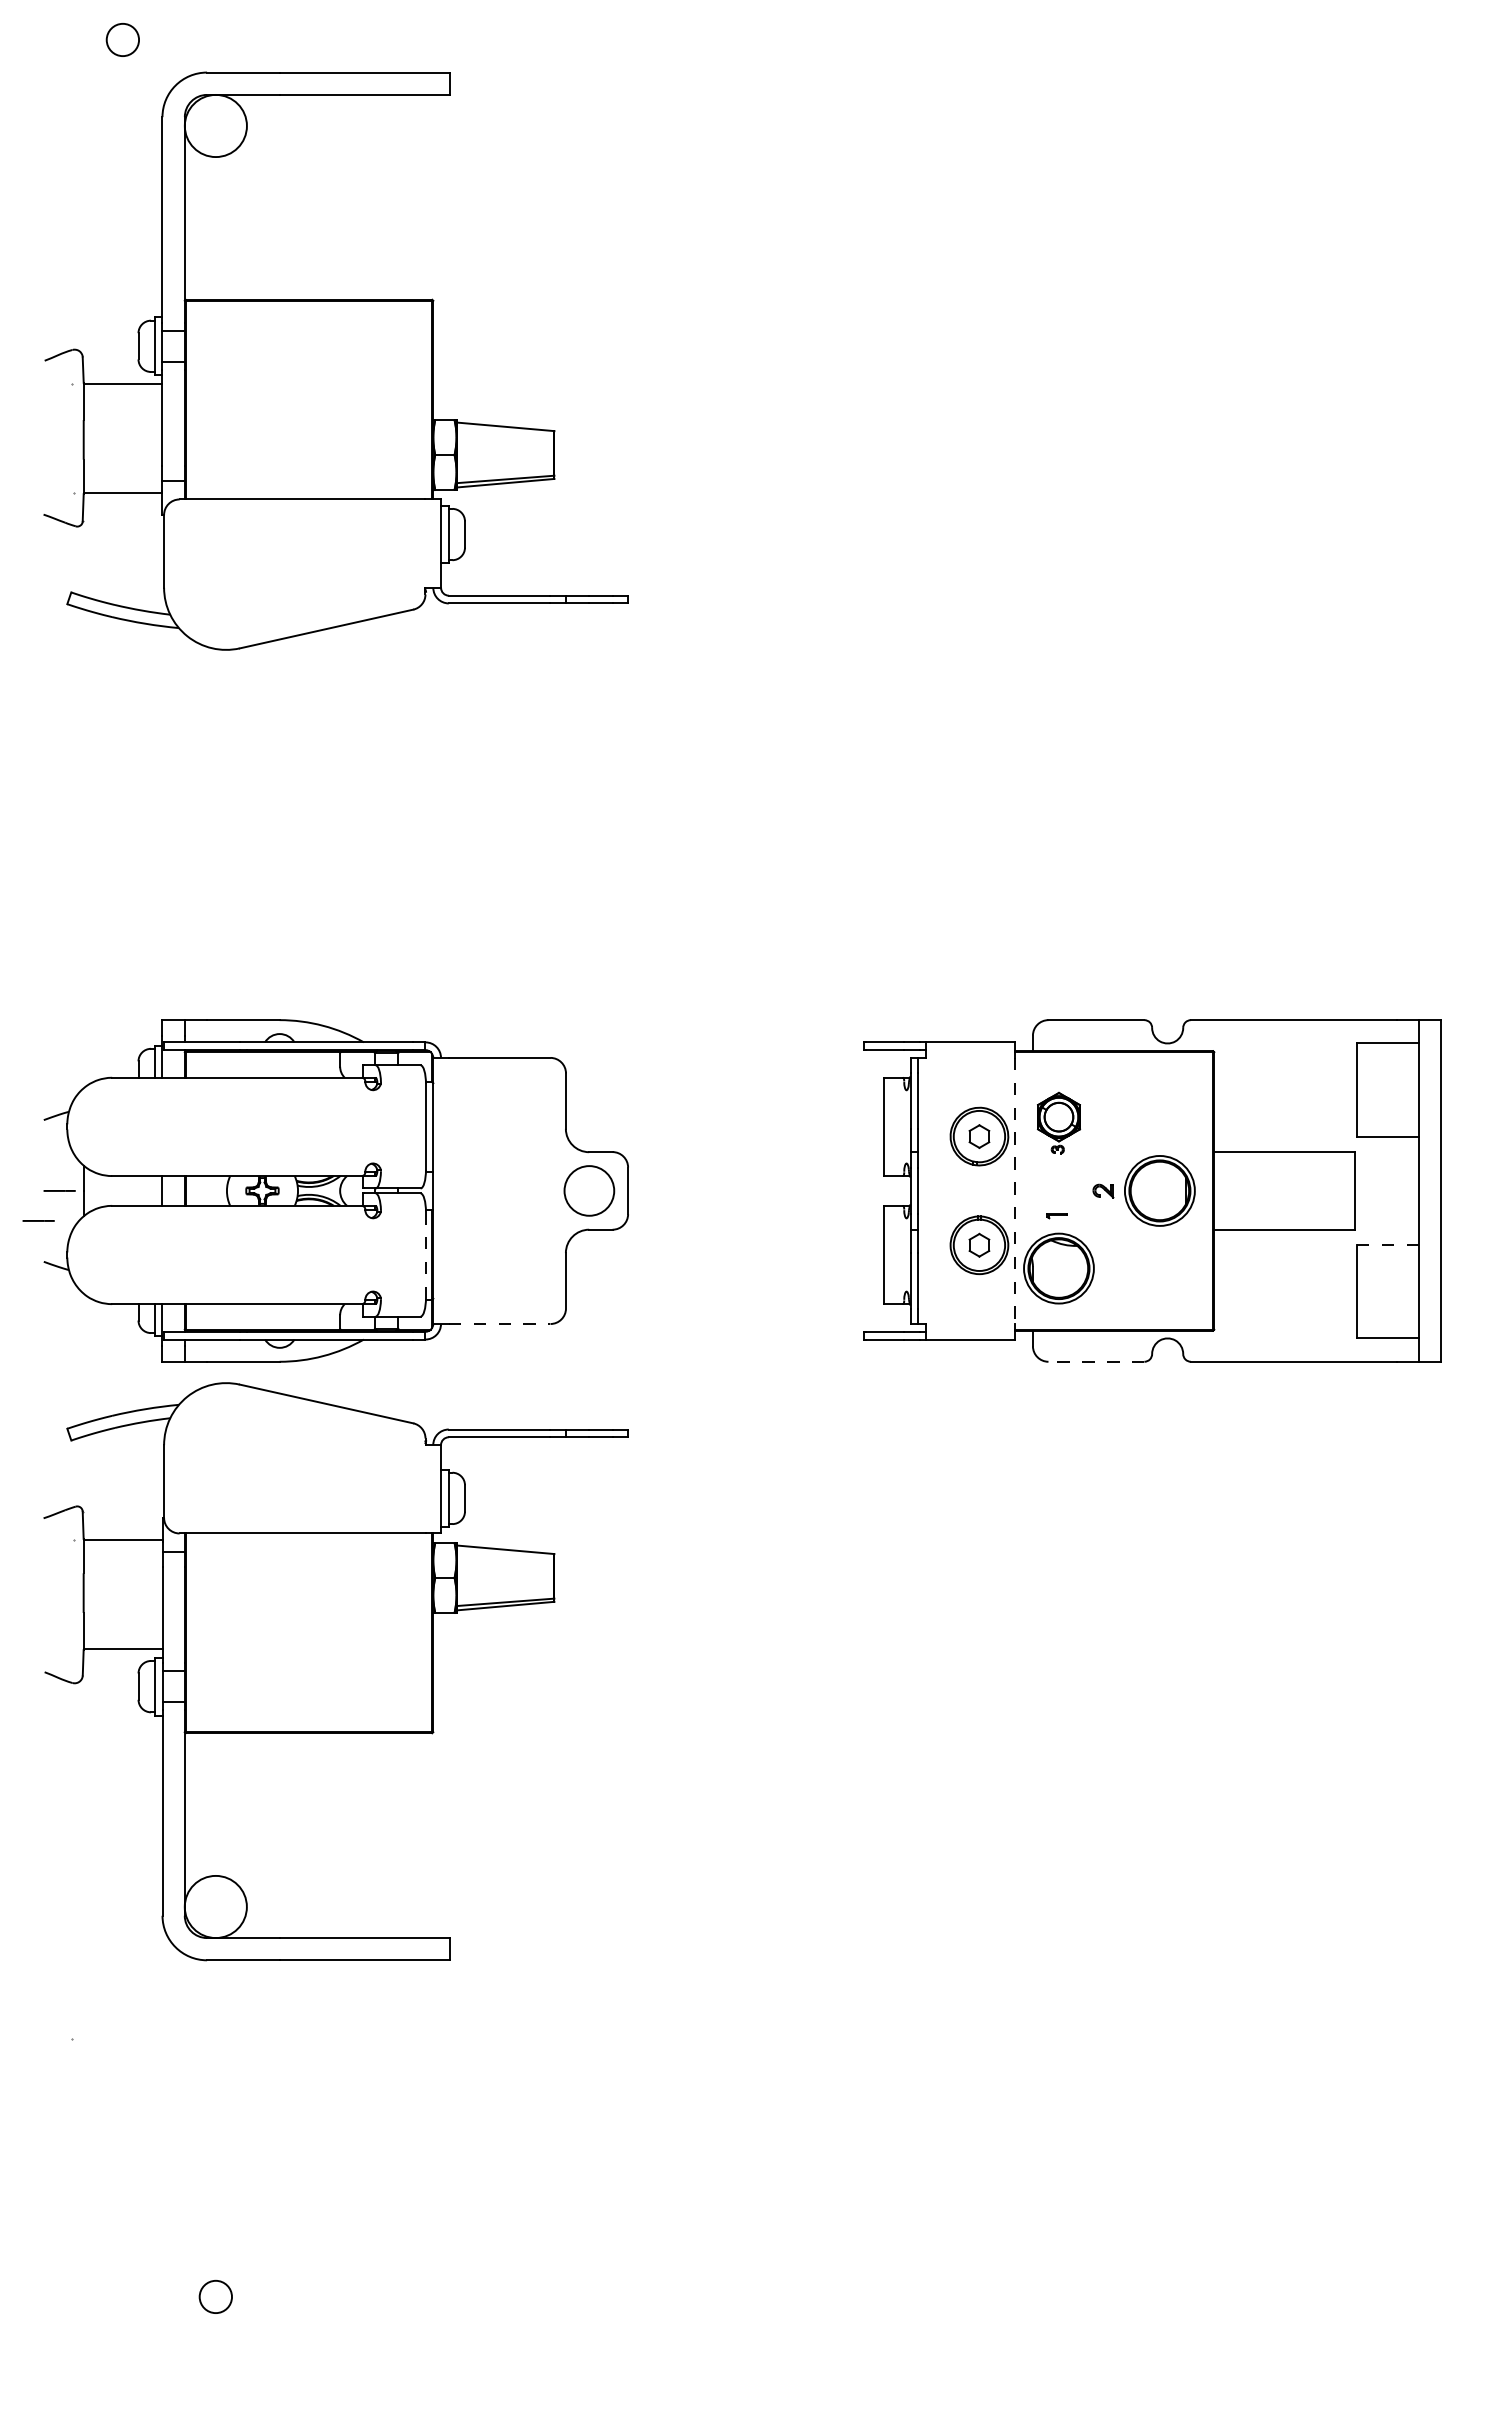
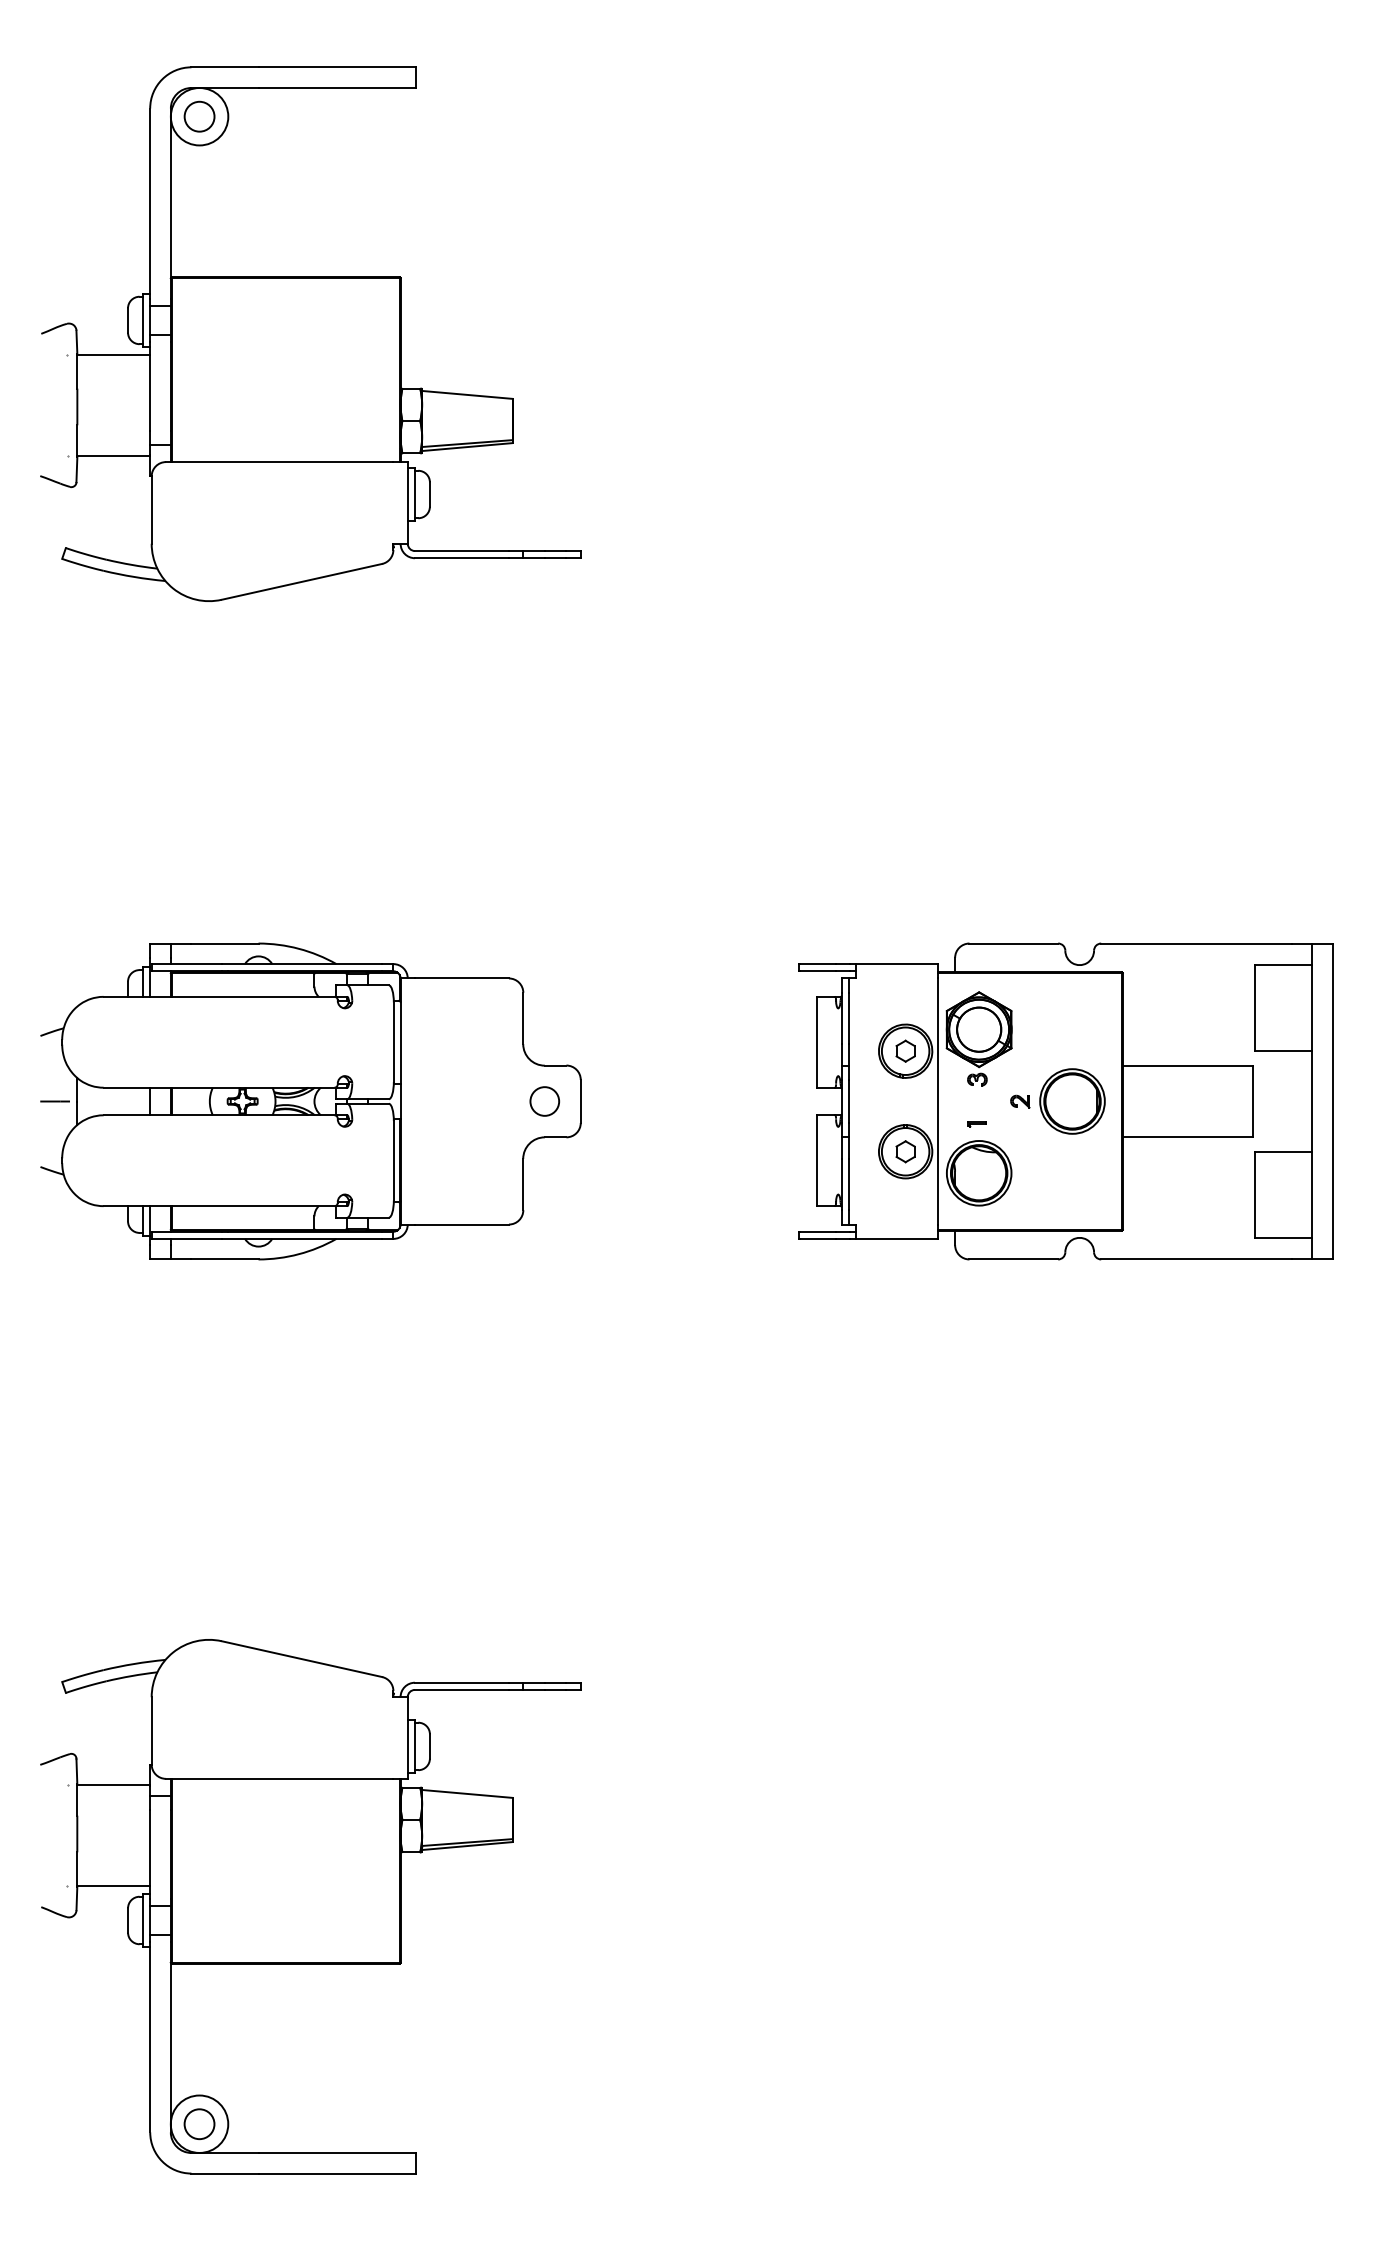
circle: (122, 39) -> (199, 116), moved
part: (1058, 1122) -> (978, 1038), size x1.67
circle: (588, 1190) -> (544, 1101), size x0.62
line: (1014, 1191) -> (938, 1102), dashed -> solid
line: (38, 1220) -> (35, 1128), removed
line: (1388, 1245) -> (1283, 1151), dashed -> solid
line: (425, 1255) -> (393, 1161), dashed -> solid
line: (499, 1324) -> (461, 1224), dashed -> solid
line: (1096, 1361) -> (1013, 1259), dashed -> solid
part: (335, 1671) -> (310, 1906), moved

